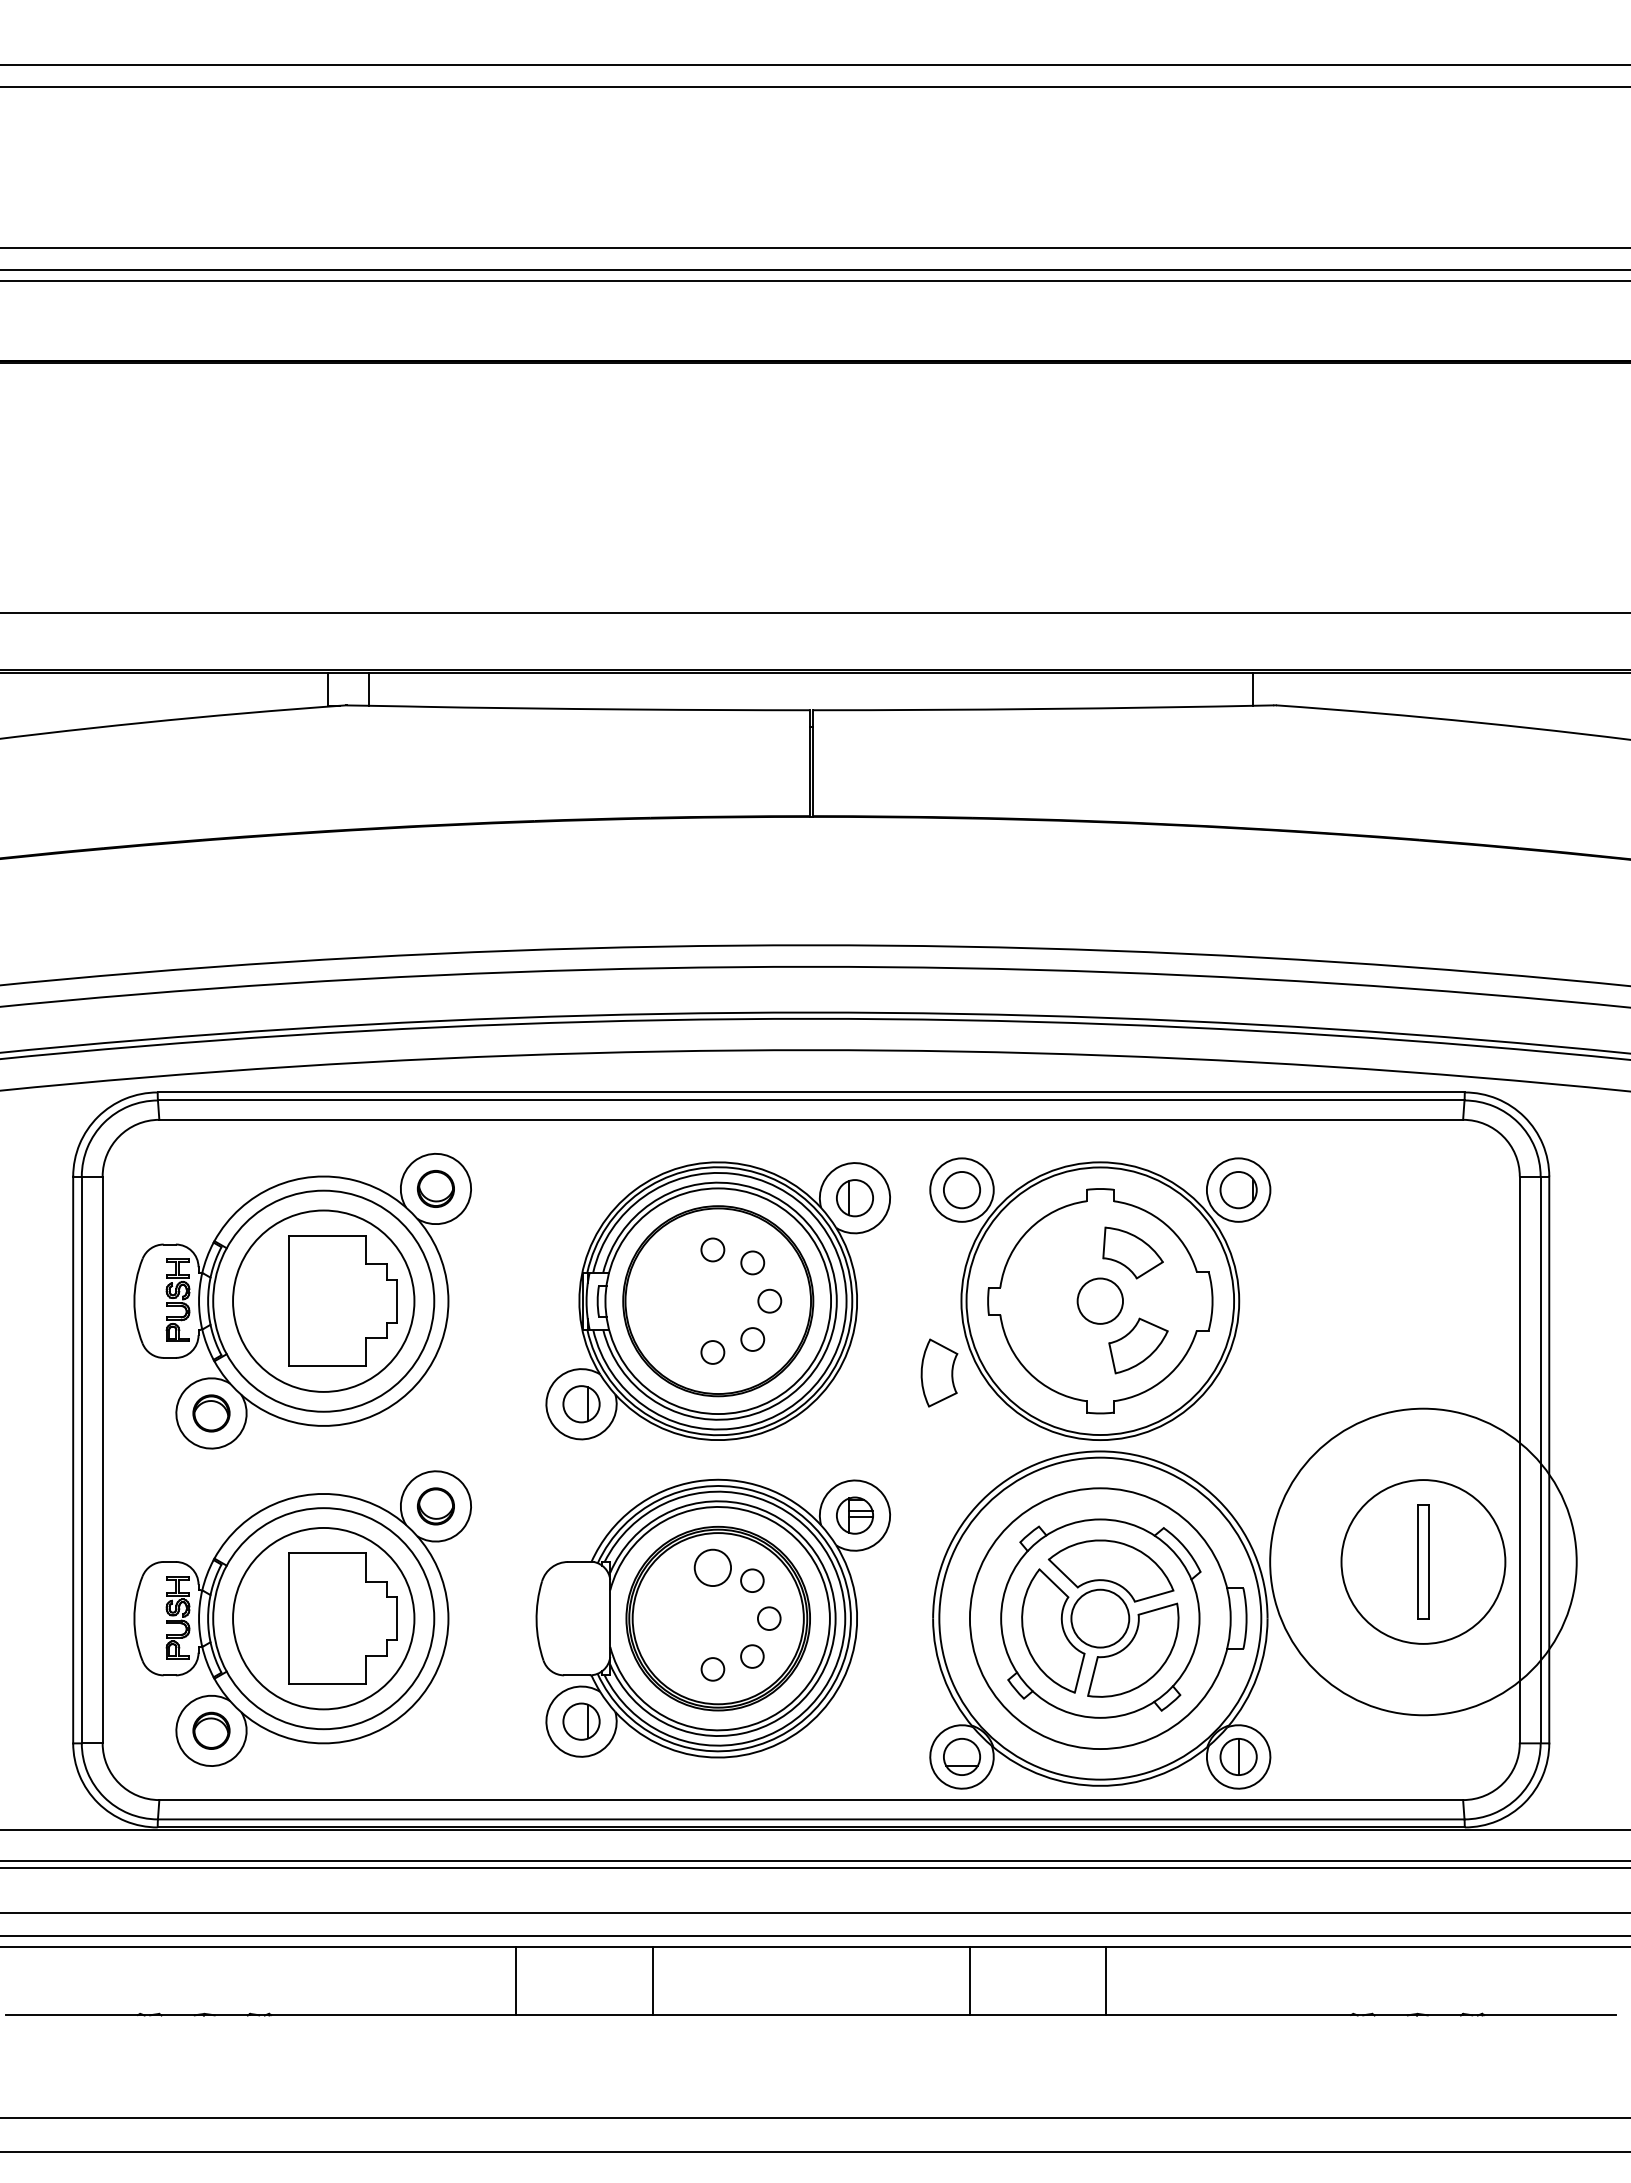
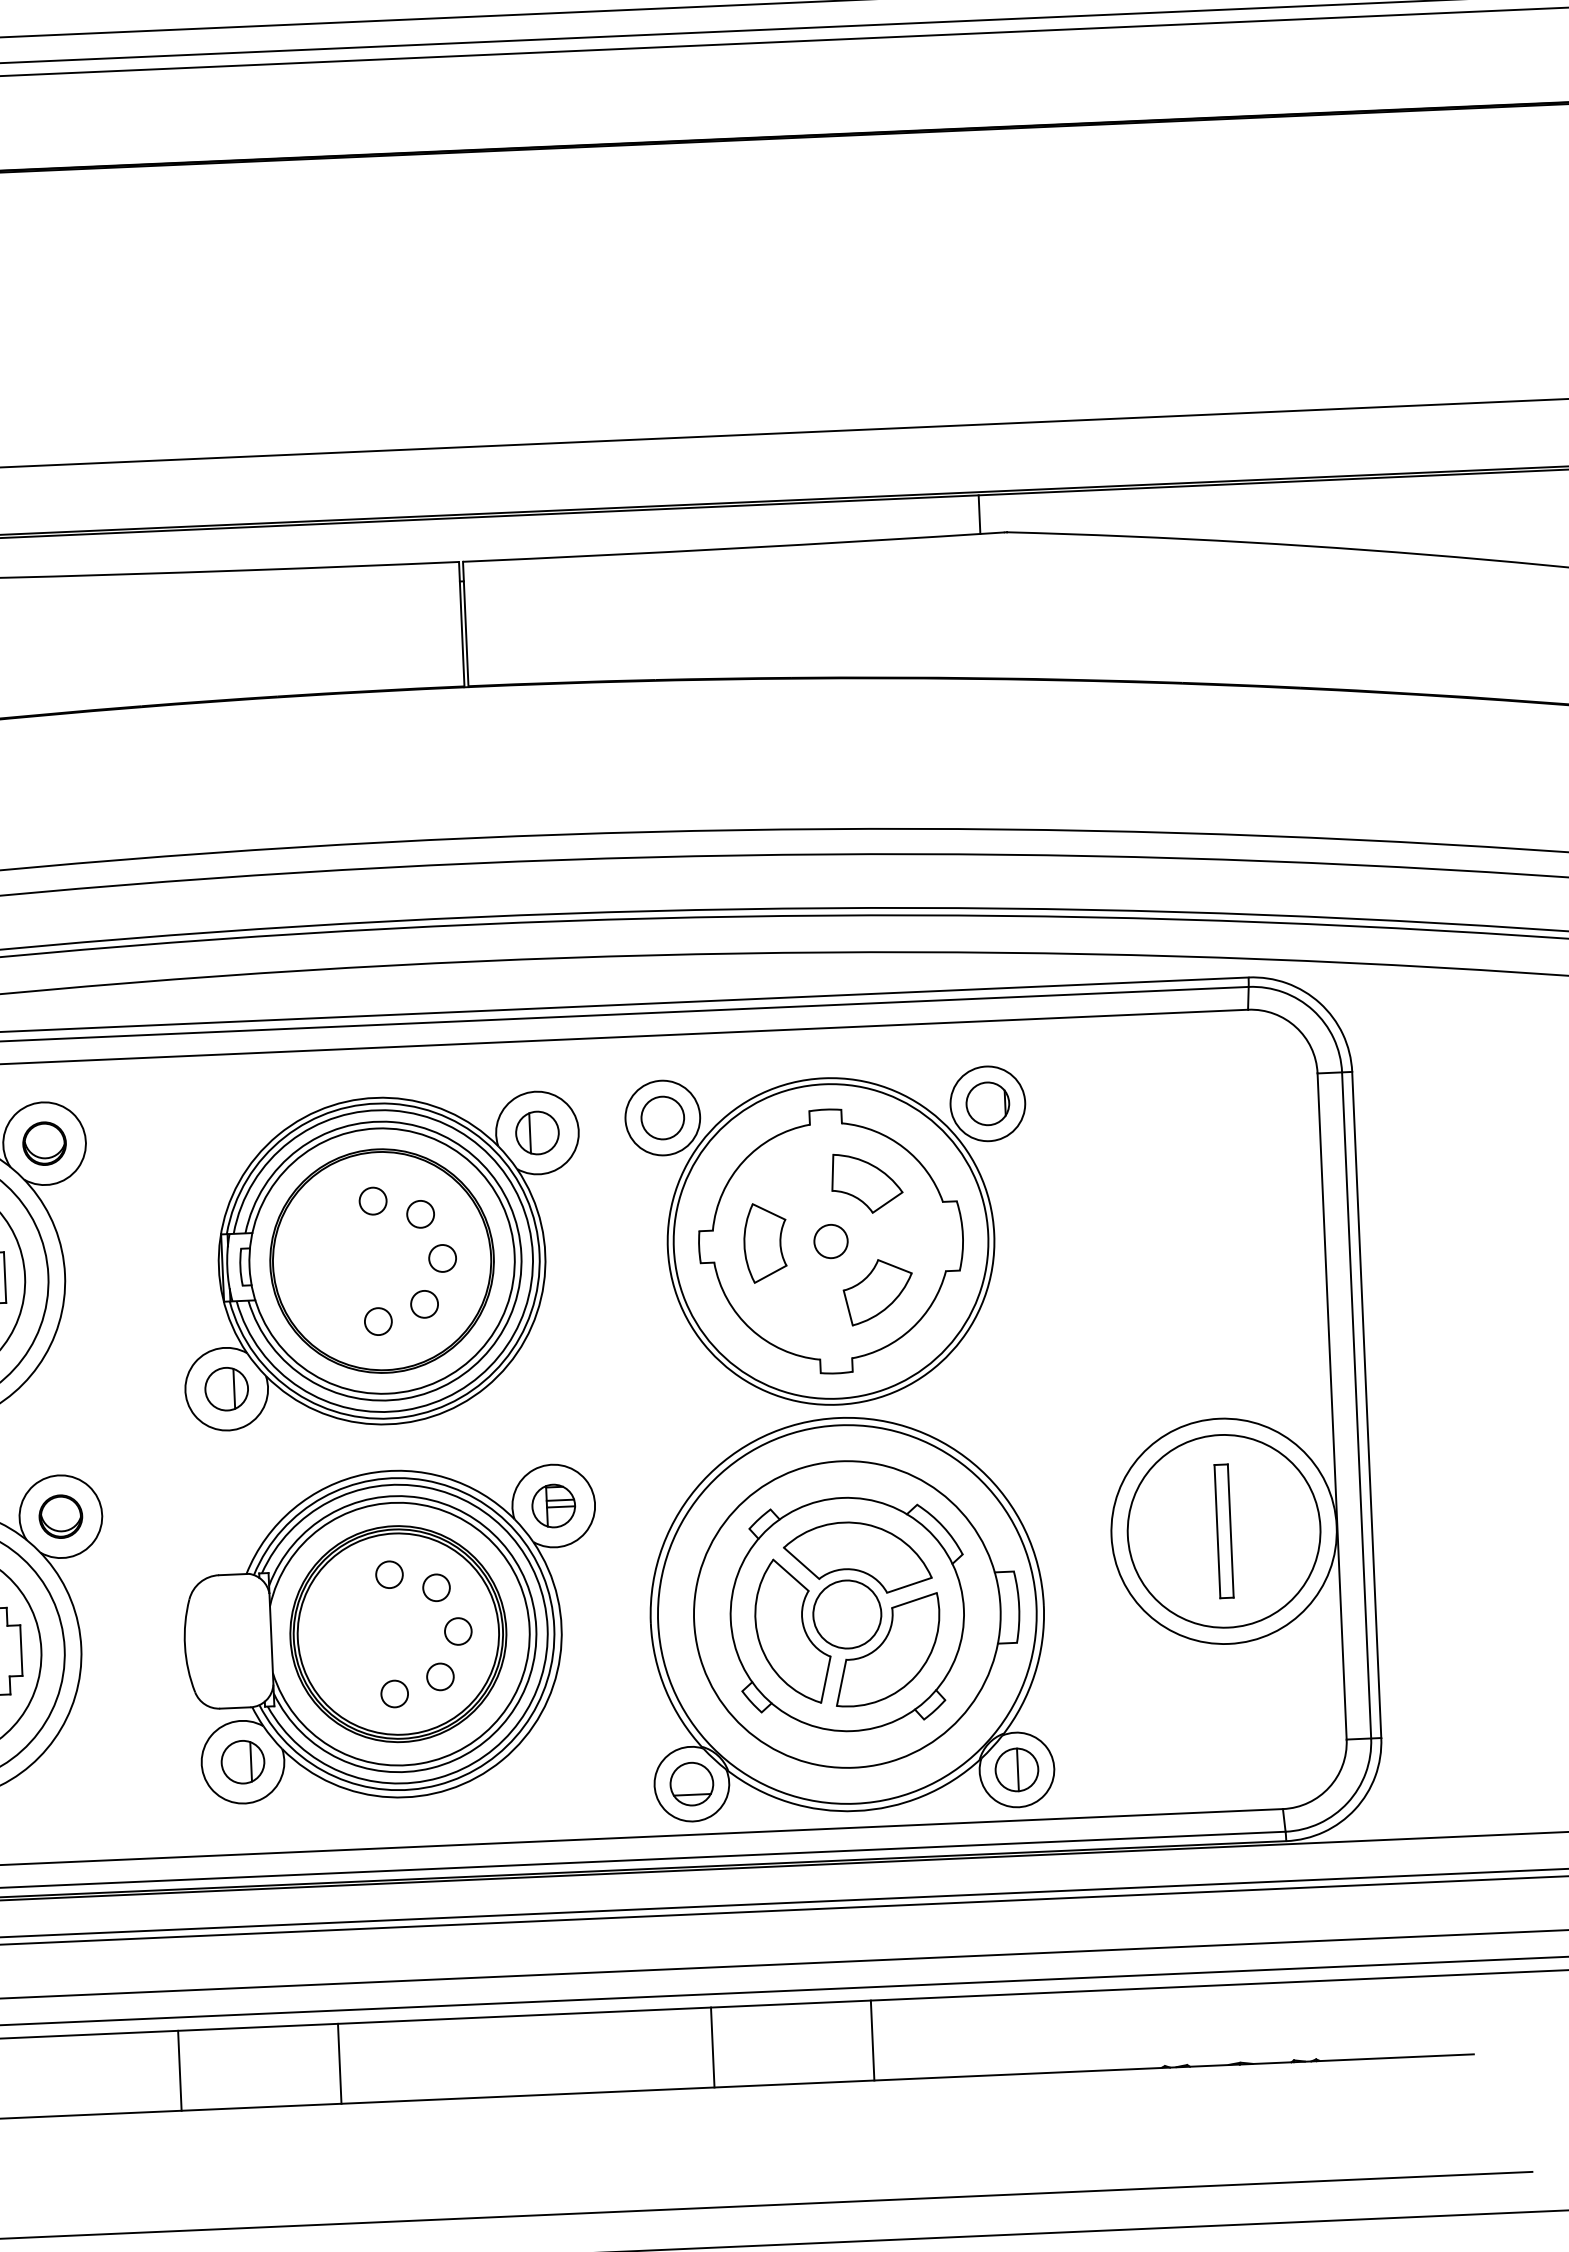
circle: (1100, 1301) -> (831, 1241), size x0.62
part: (939, 1372) -> (765, 1242), moved
circle: (1423, 1561) -> (1224, 1530), size x0.62
circle: (712, 1567) -> (388, 1574), size x0.62

